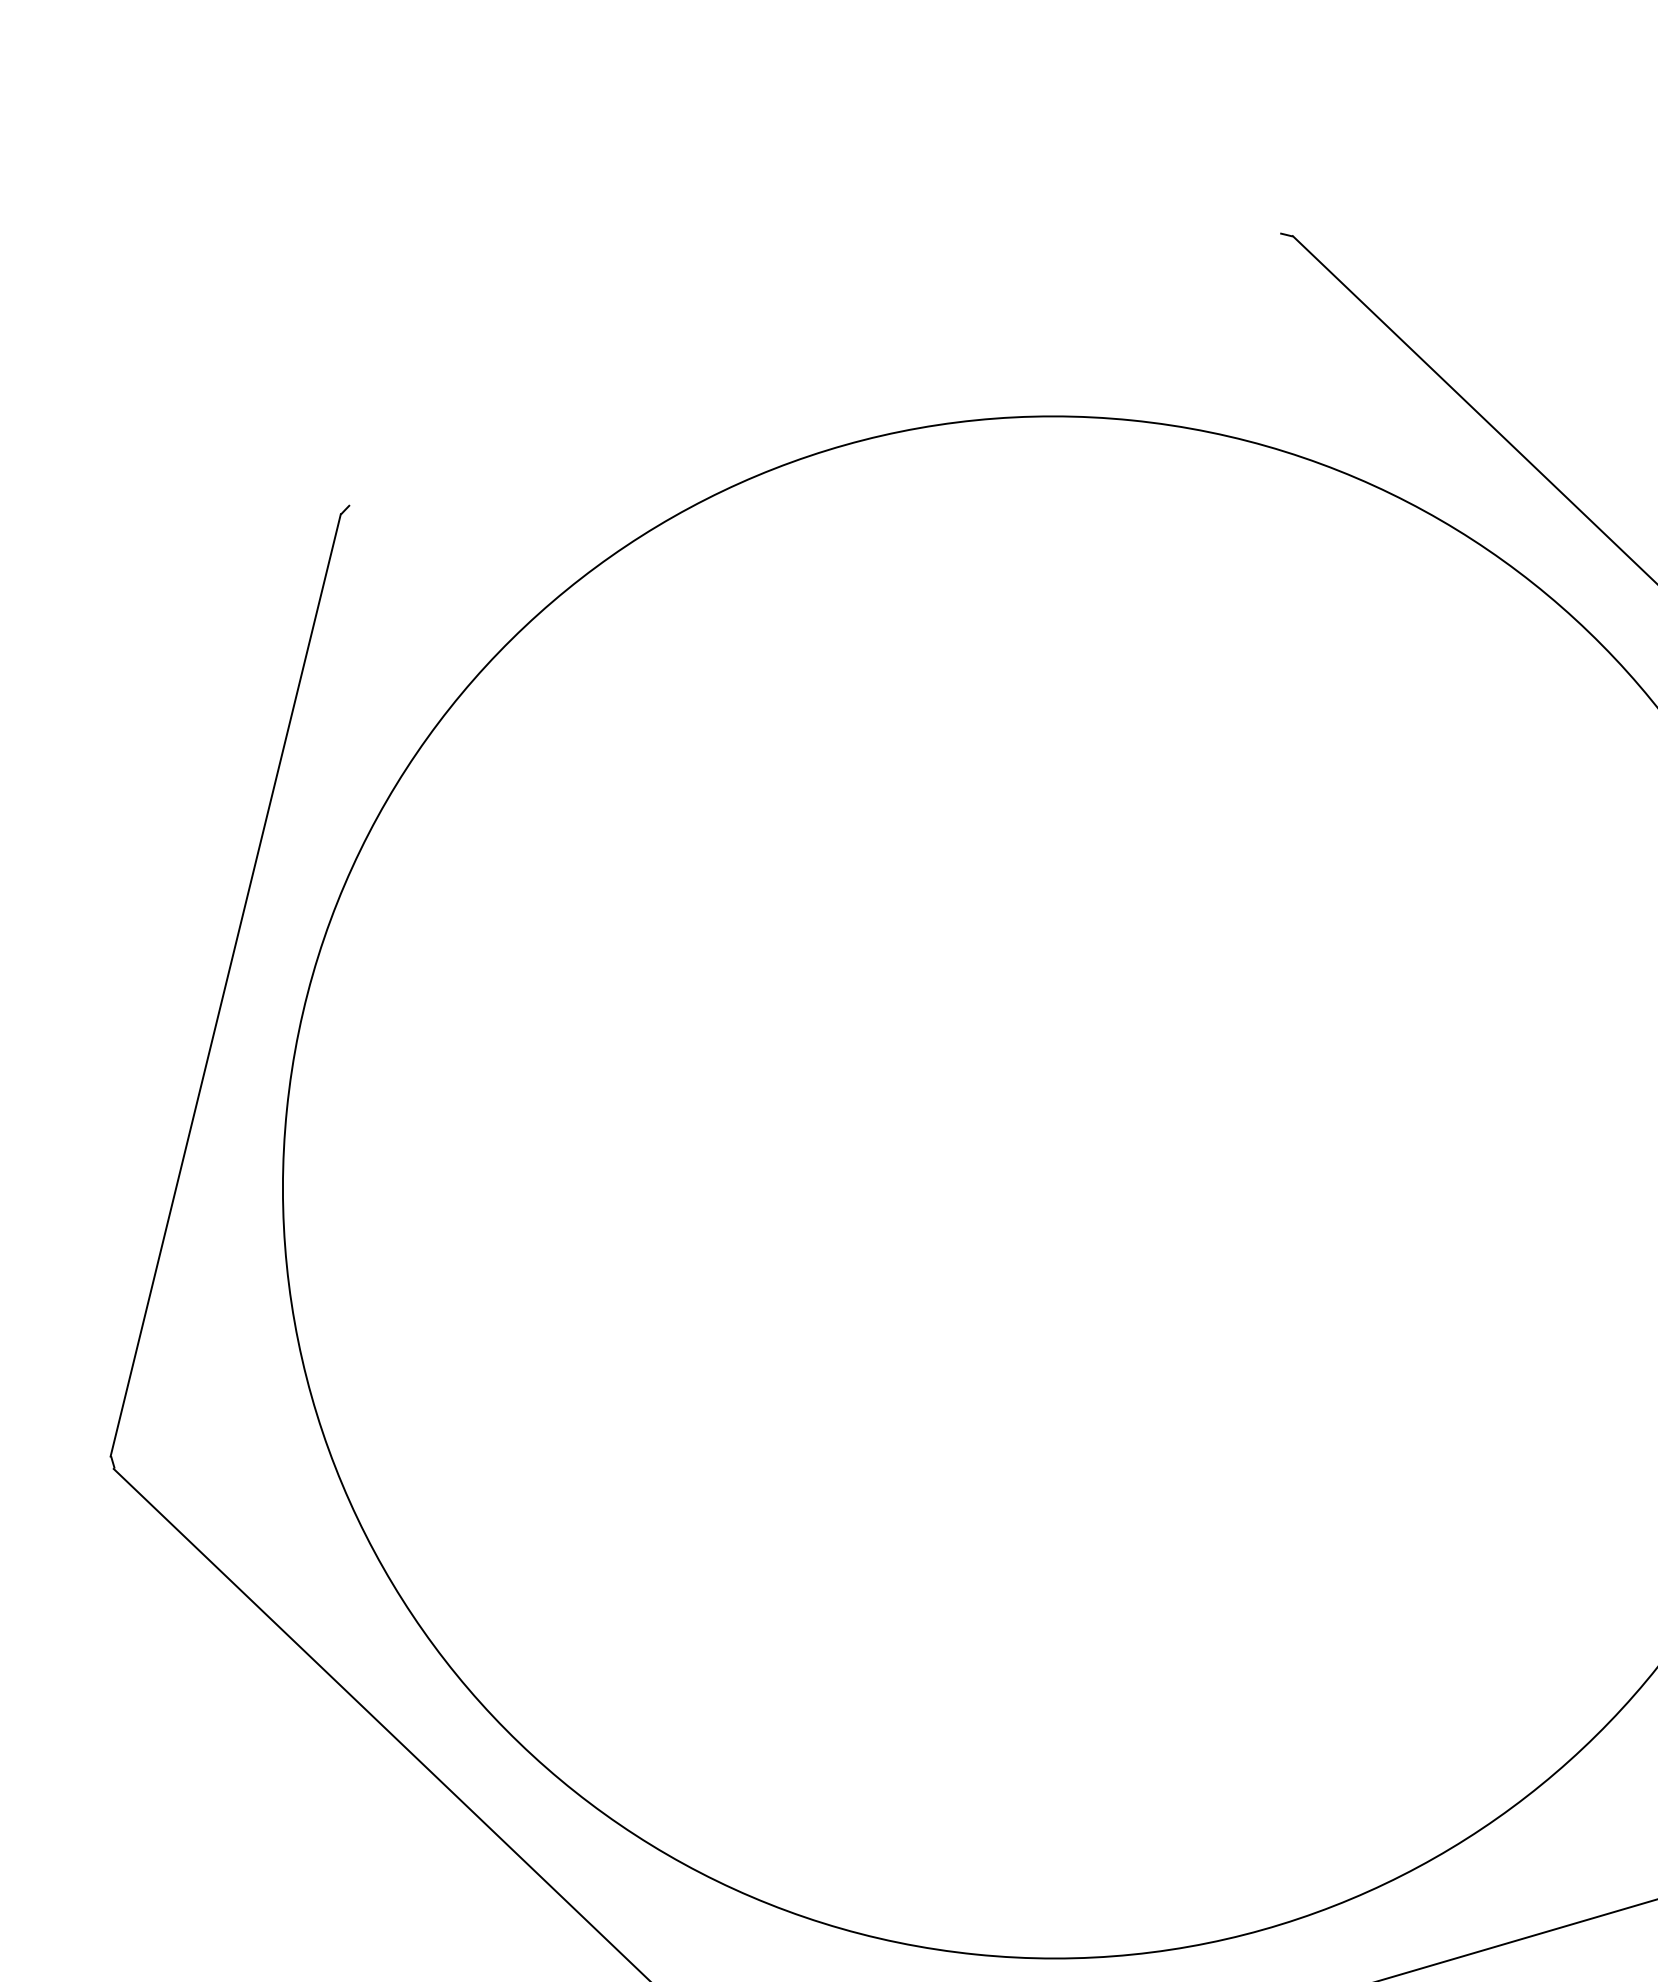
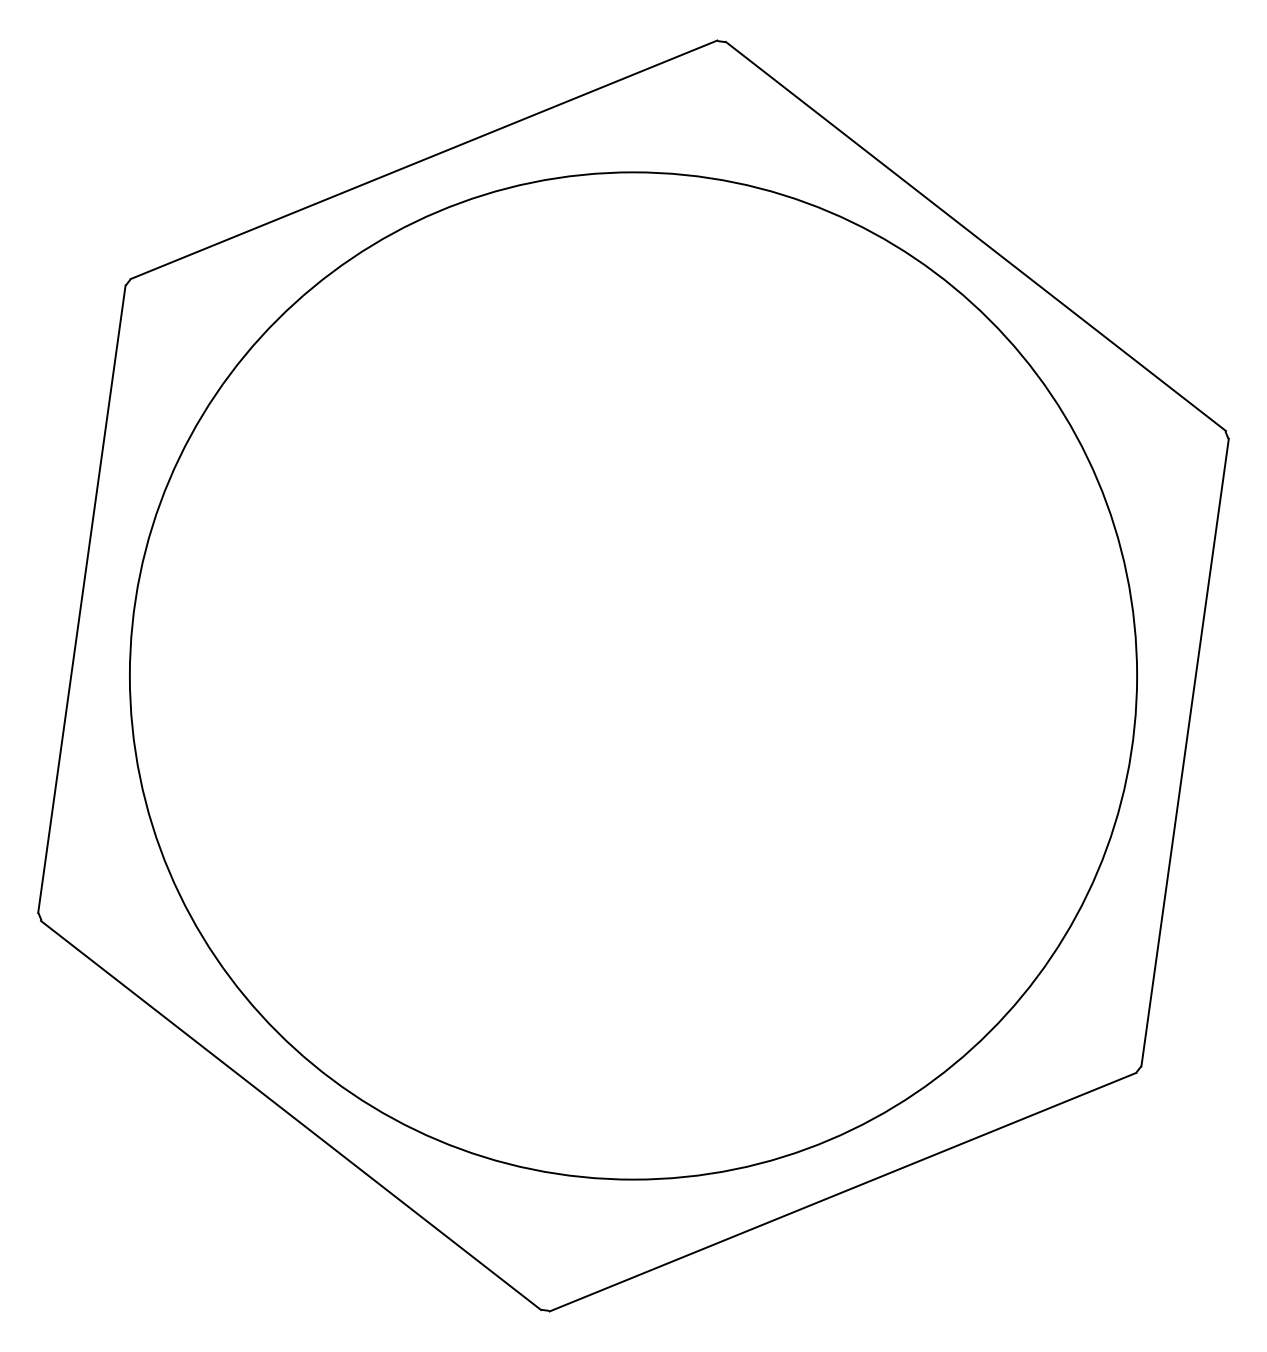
line: (814, 368) -> (423, 159), added

